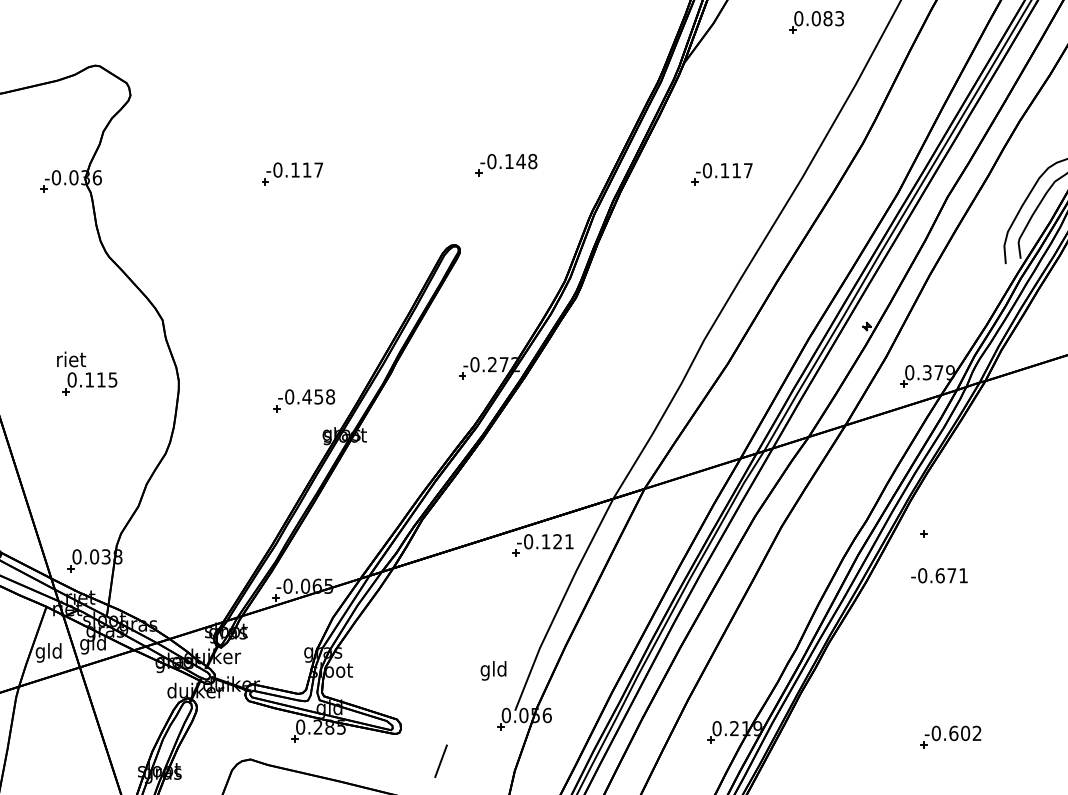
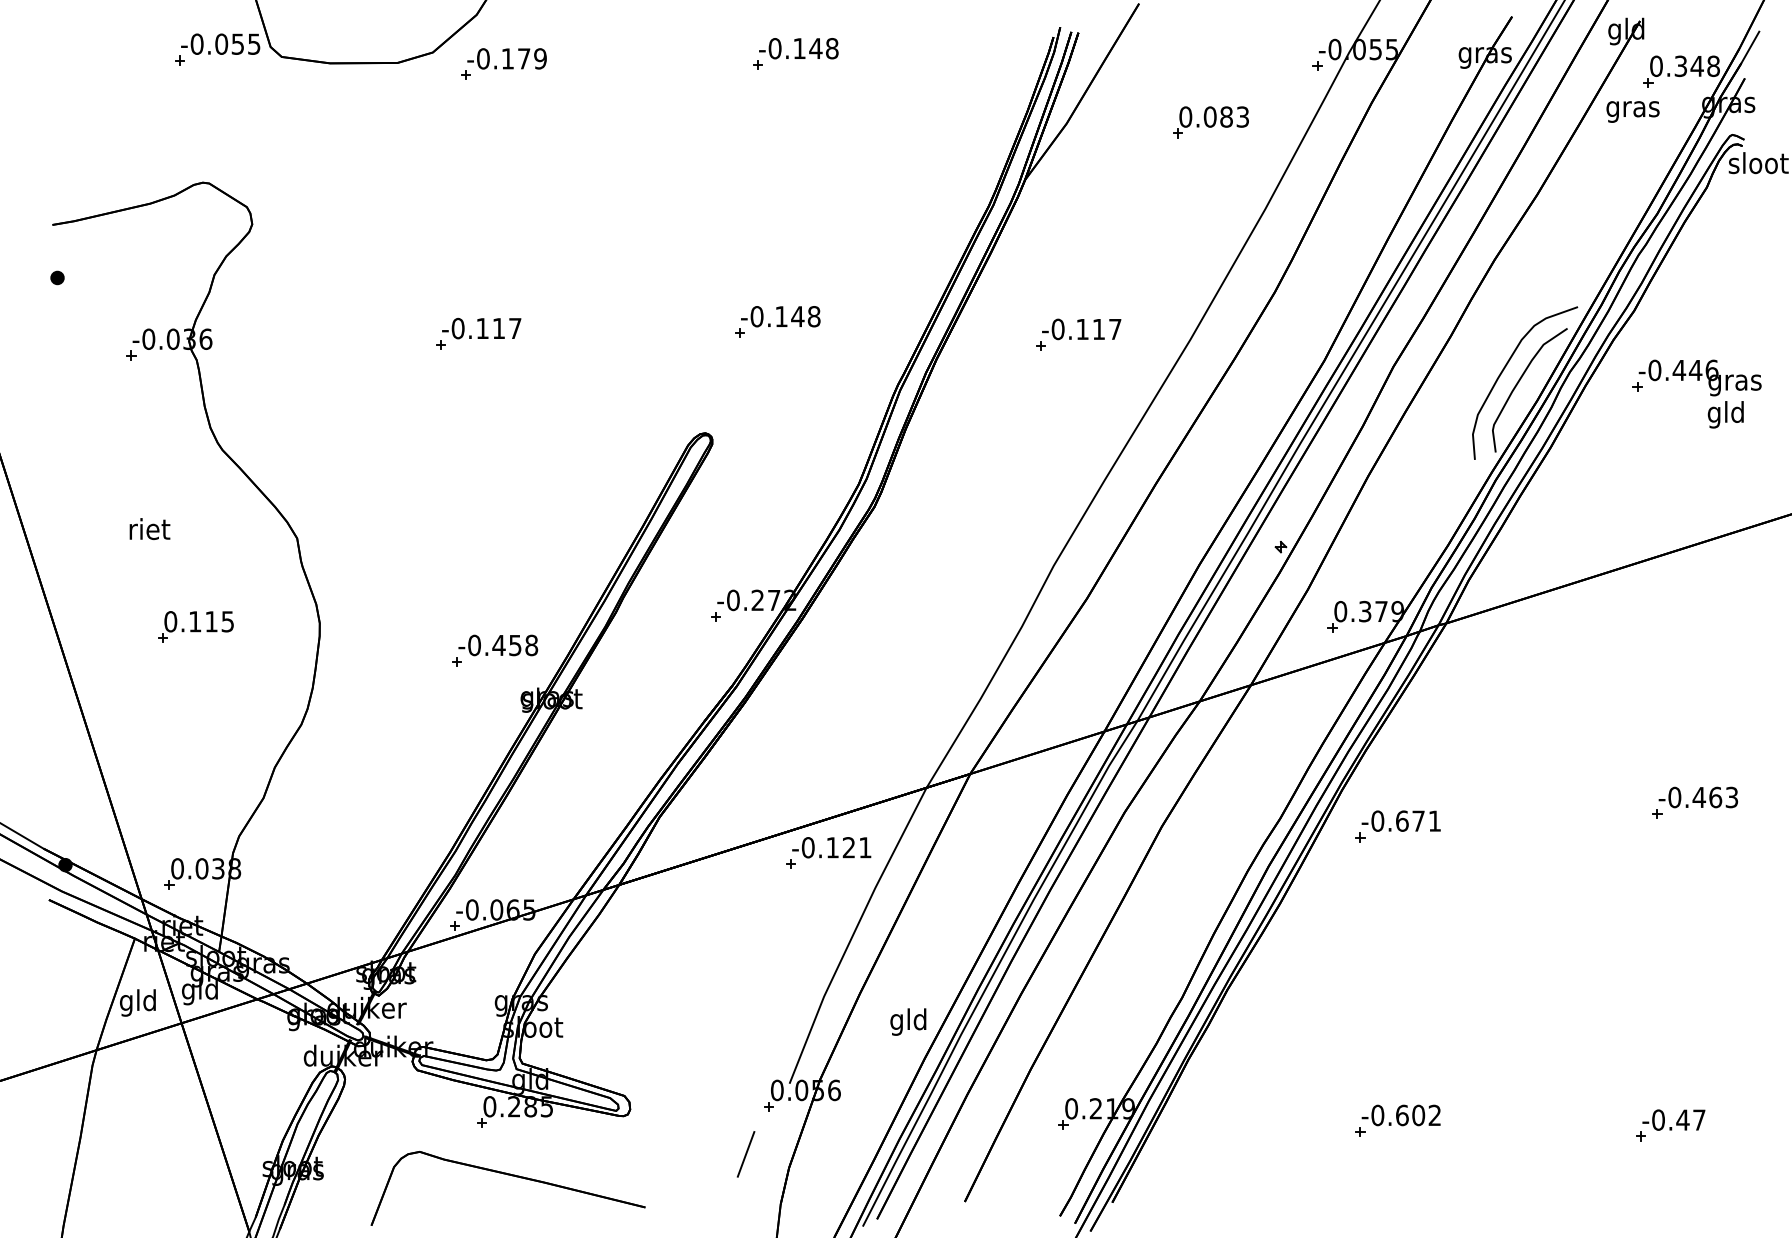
text: (71, 359) -> (149, 528), moved
text: (938, 575) -> (1400, 820), moved
text: (493, 670) -> (908, 1021), moved
line: (441, 761) -> (746, 1154), moved

